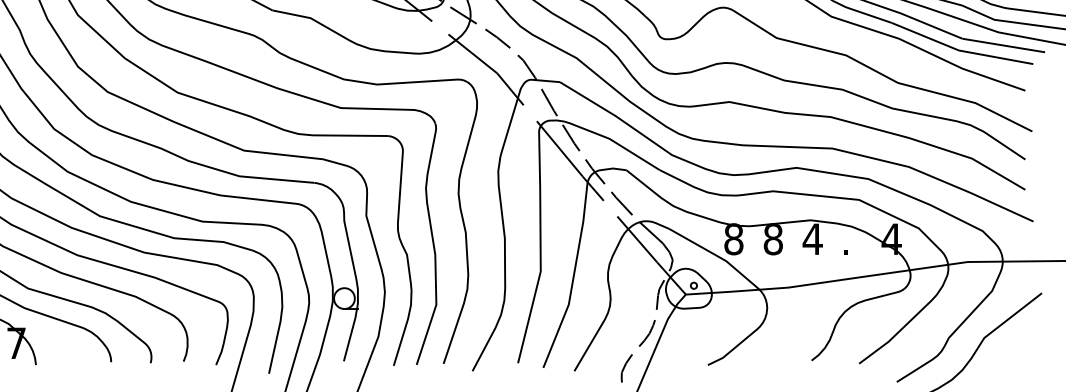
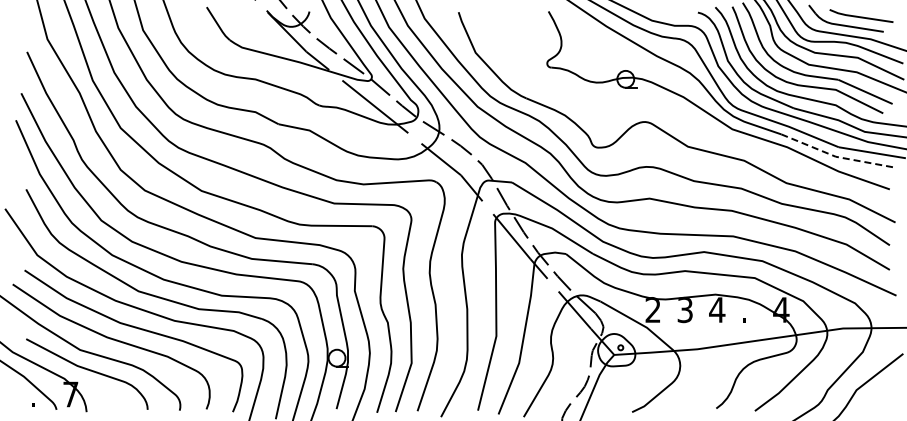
line: (959, 50) -> (836, 156), solid -> dashed
text: (733, 239) -> (652, 310), 8 -> 2
text: (773, 239) -> (685, 310), 8 -> 3

